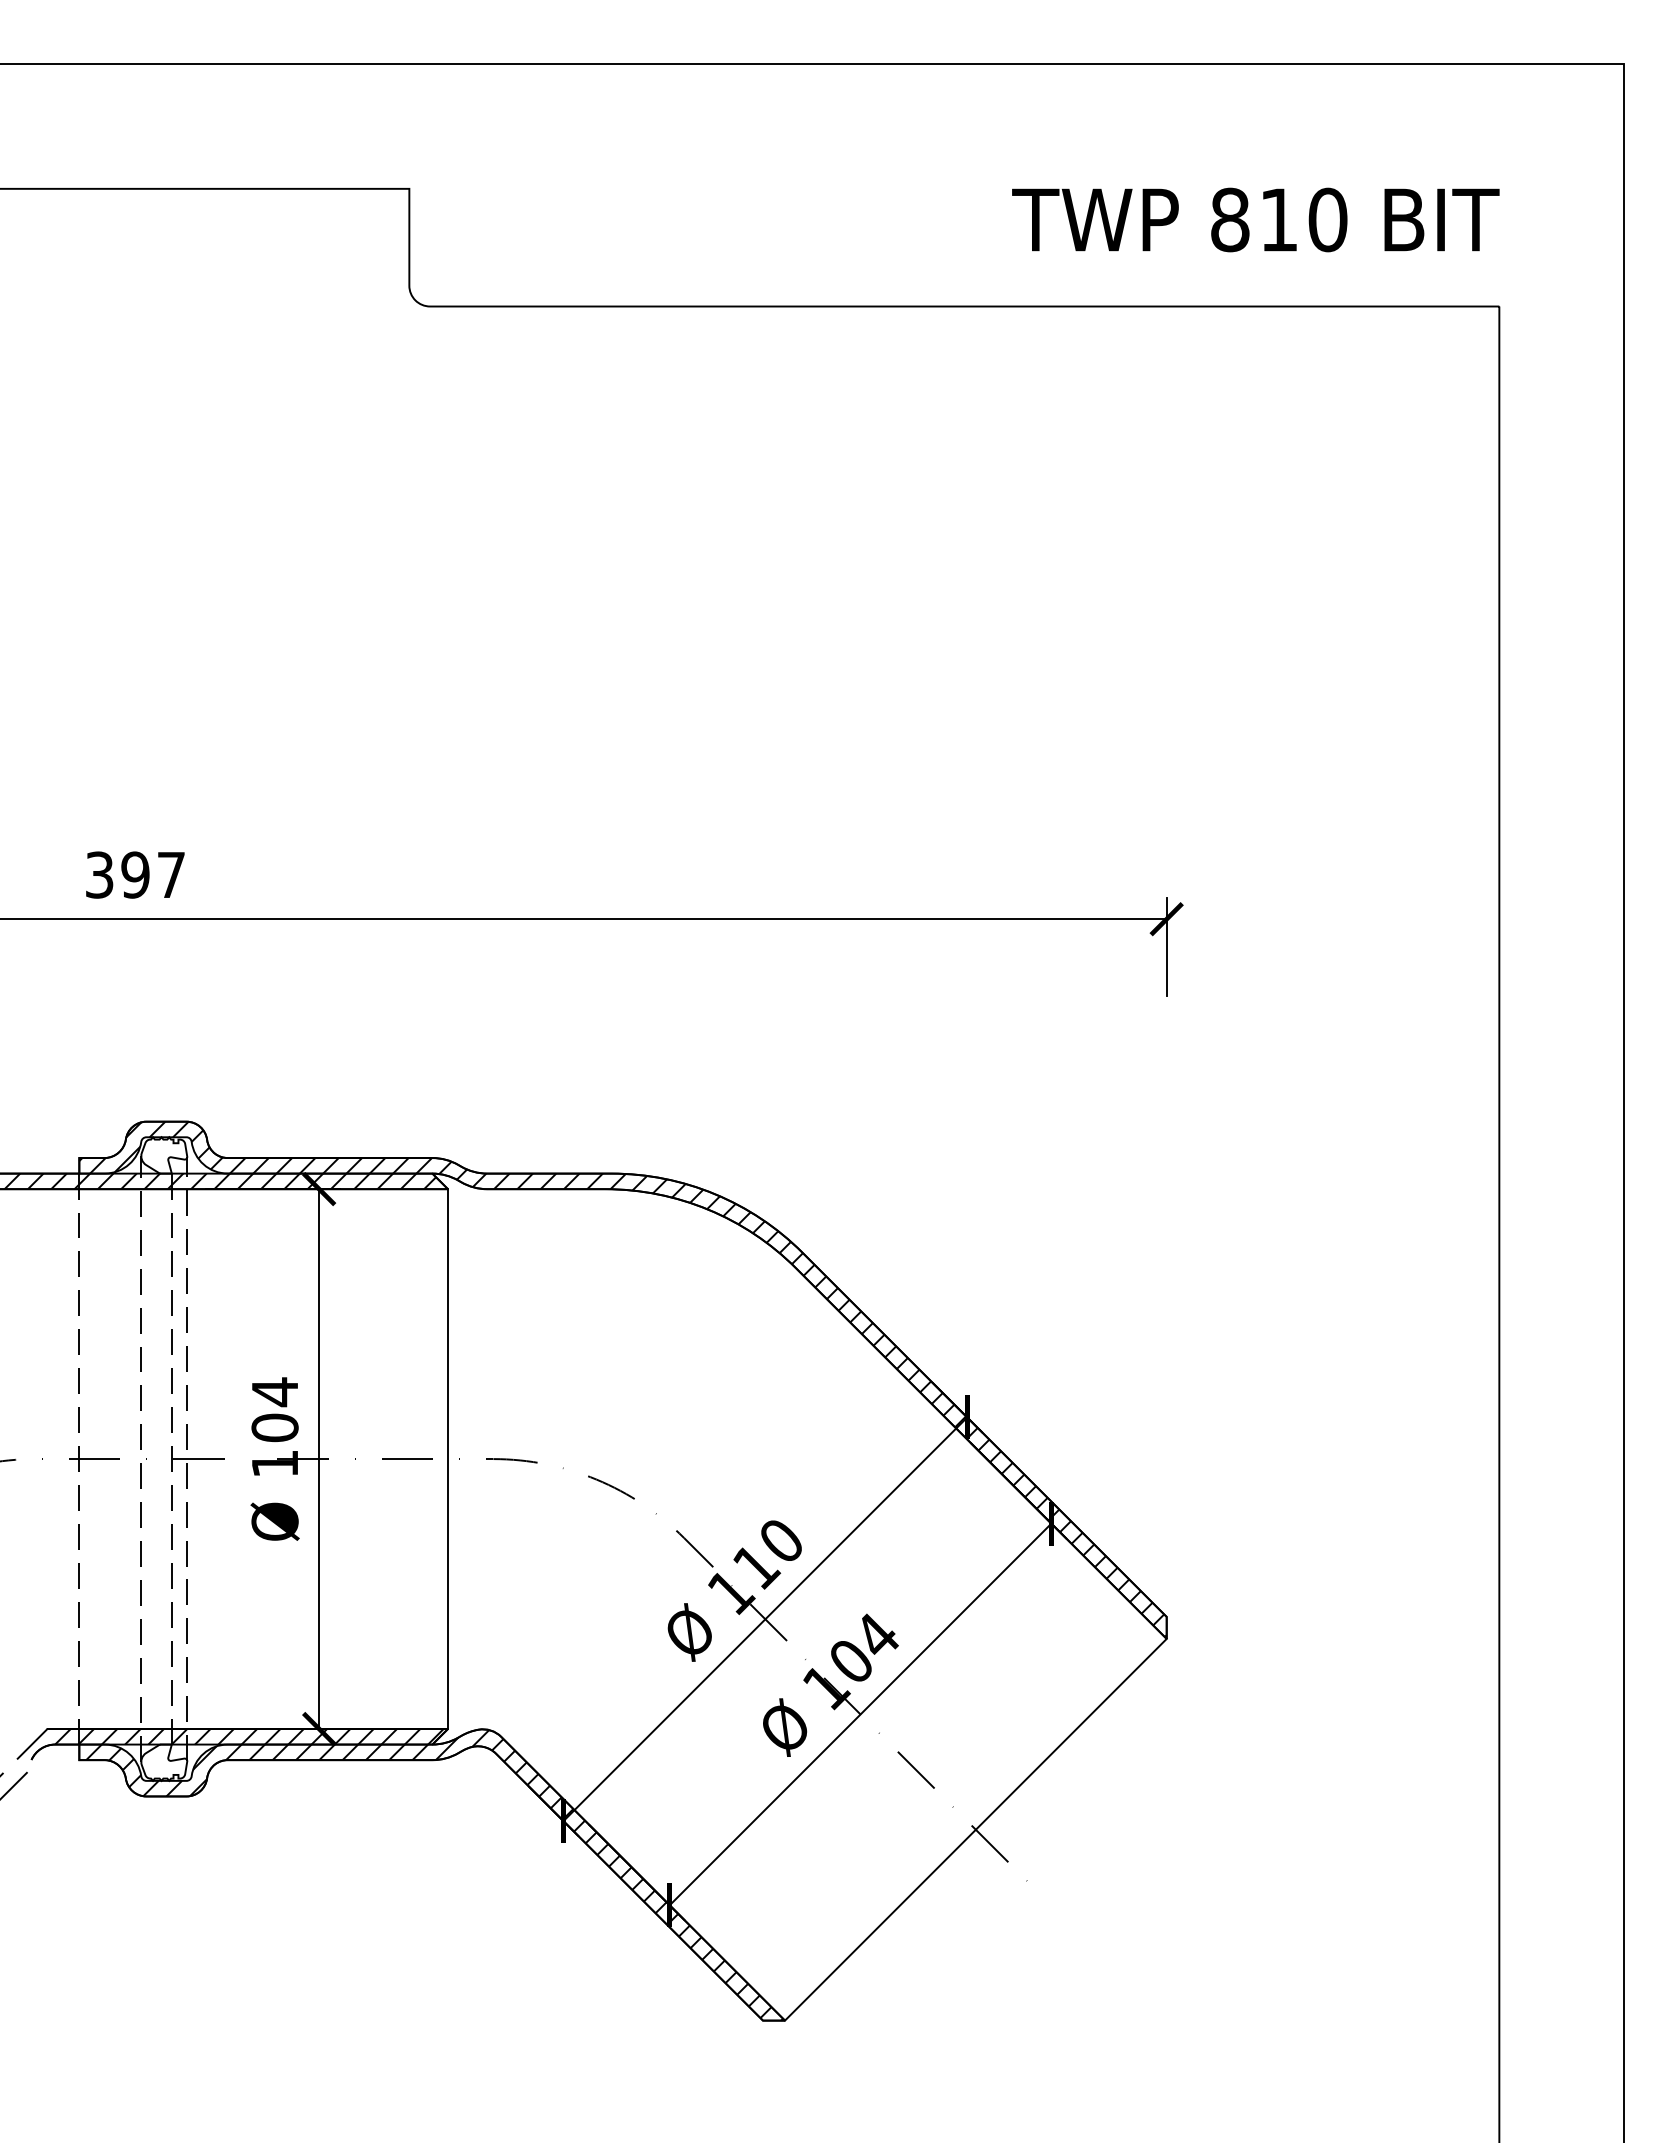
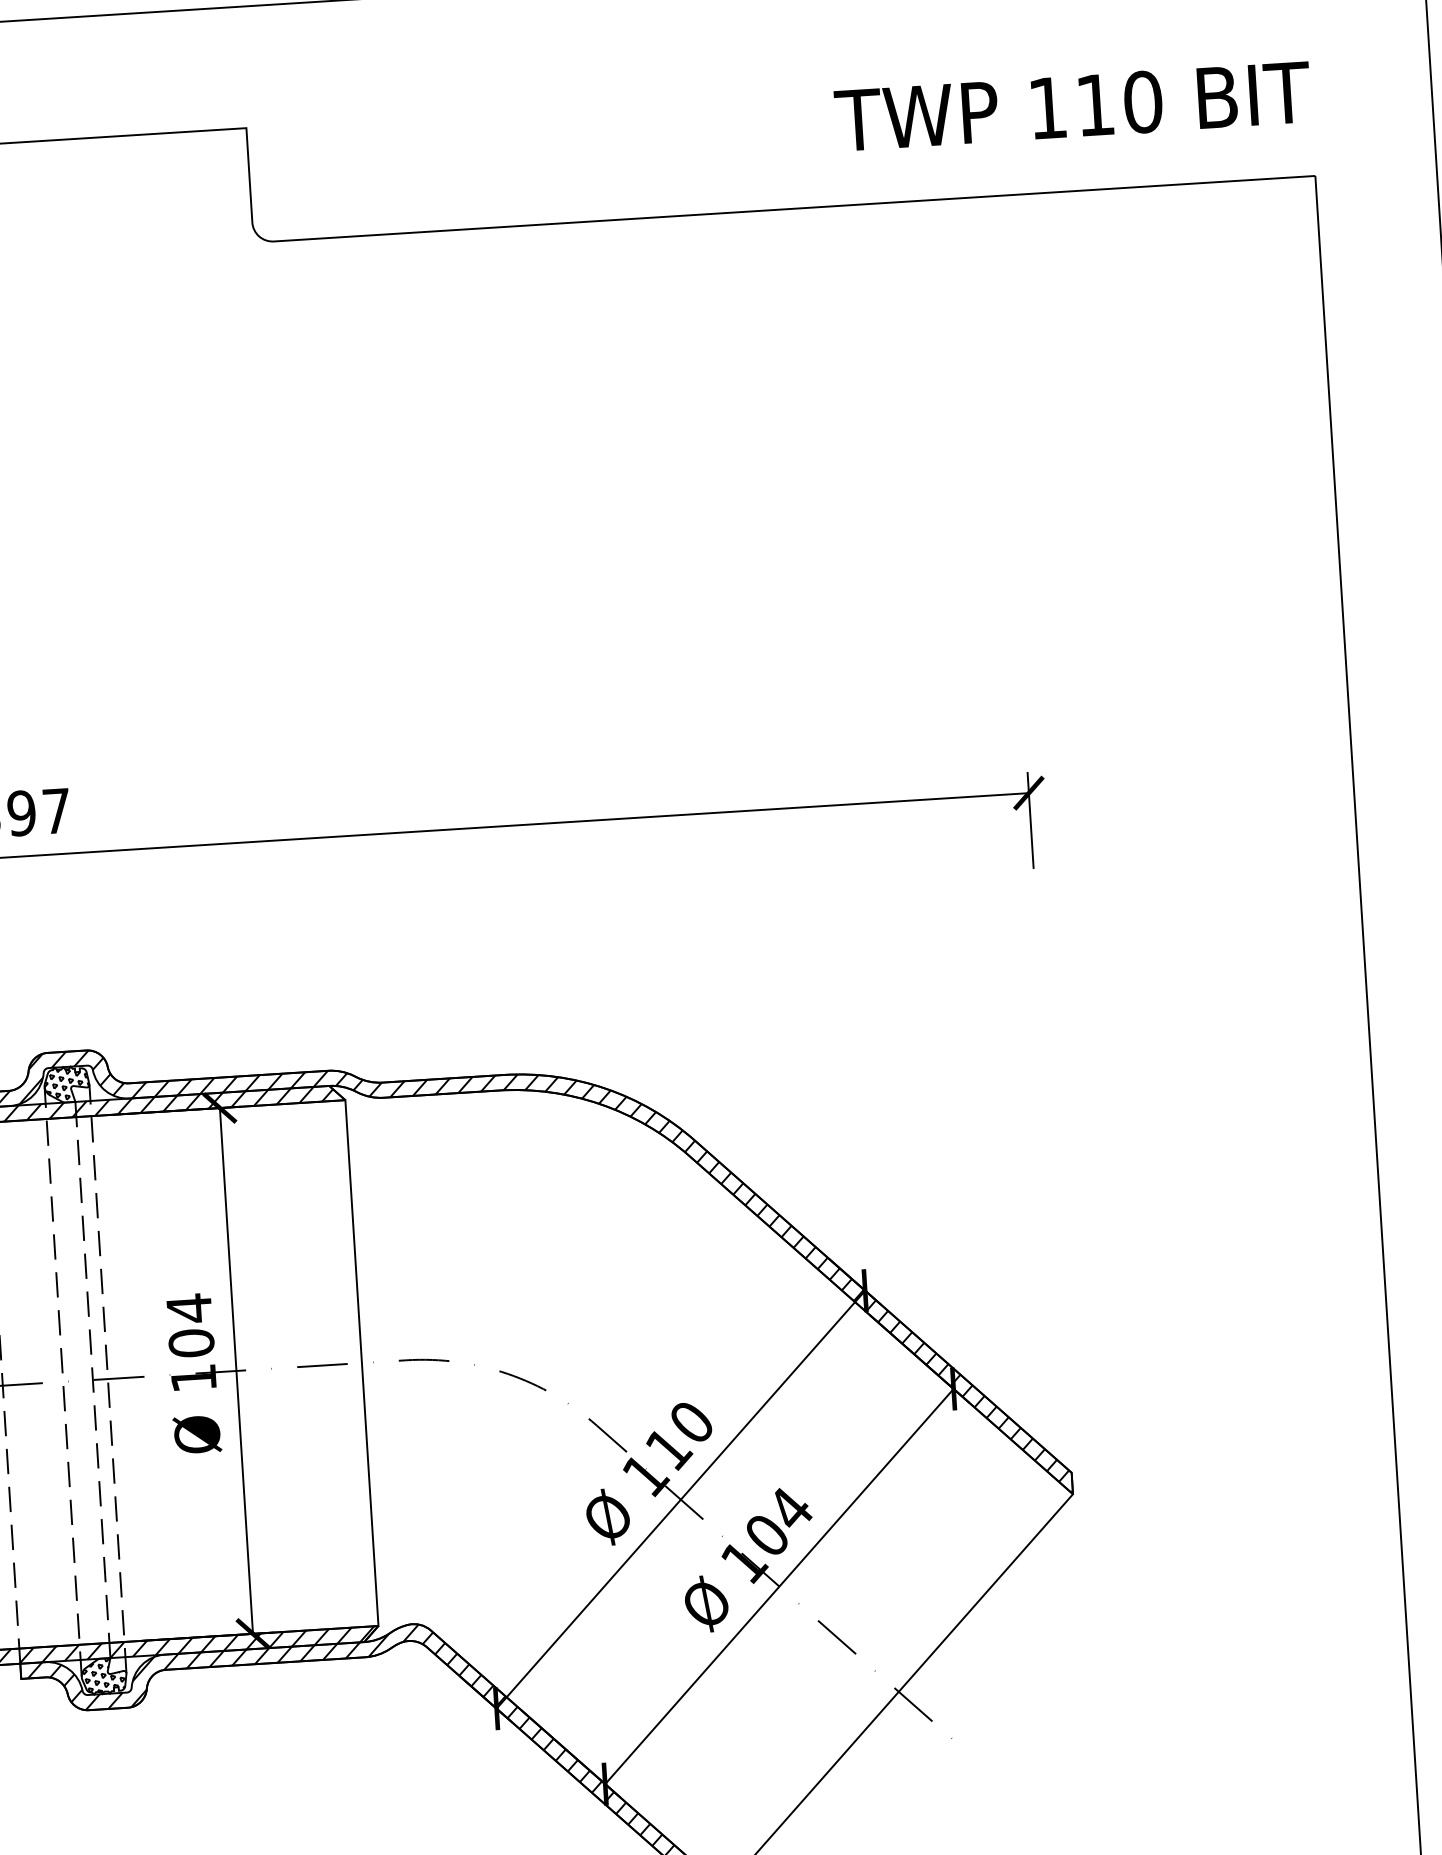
text: (1230, 219) -> (1048, 107), 810 -> 110
hatch: (164, 1154) -> (67, 1083), added
hatch: (163, 1761) -> (103, 1675), added

